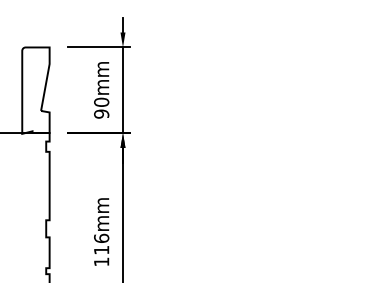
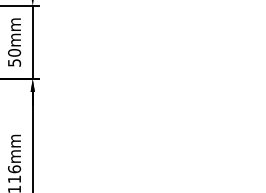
text: (101, 113) -> (14, 62), 90mm -> 50mm

